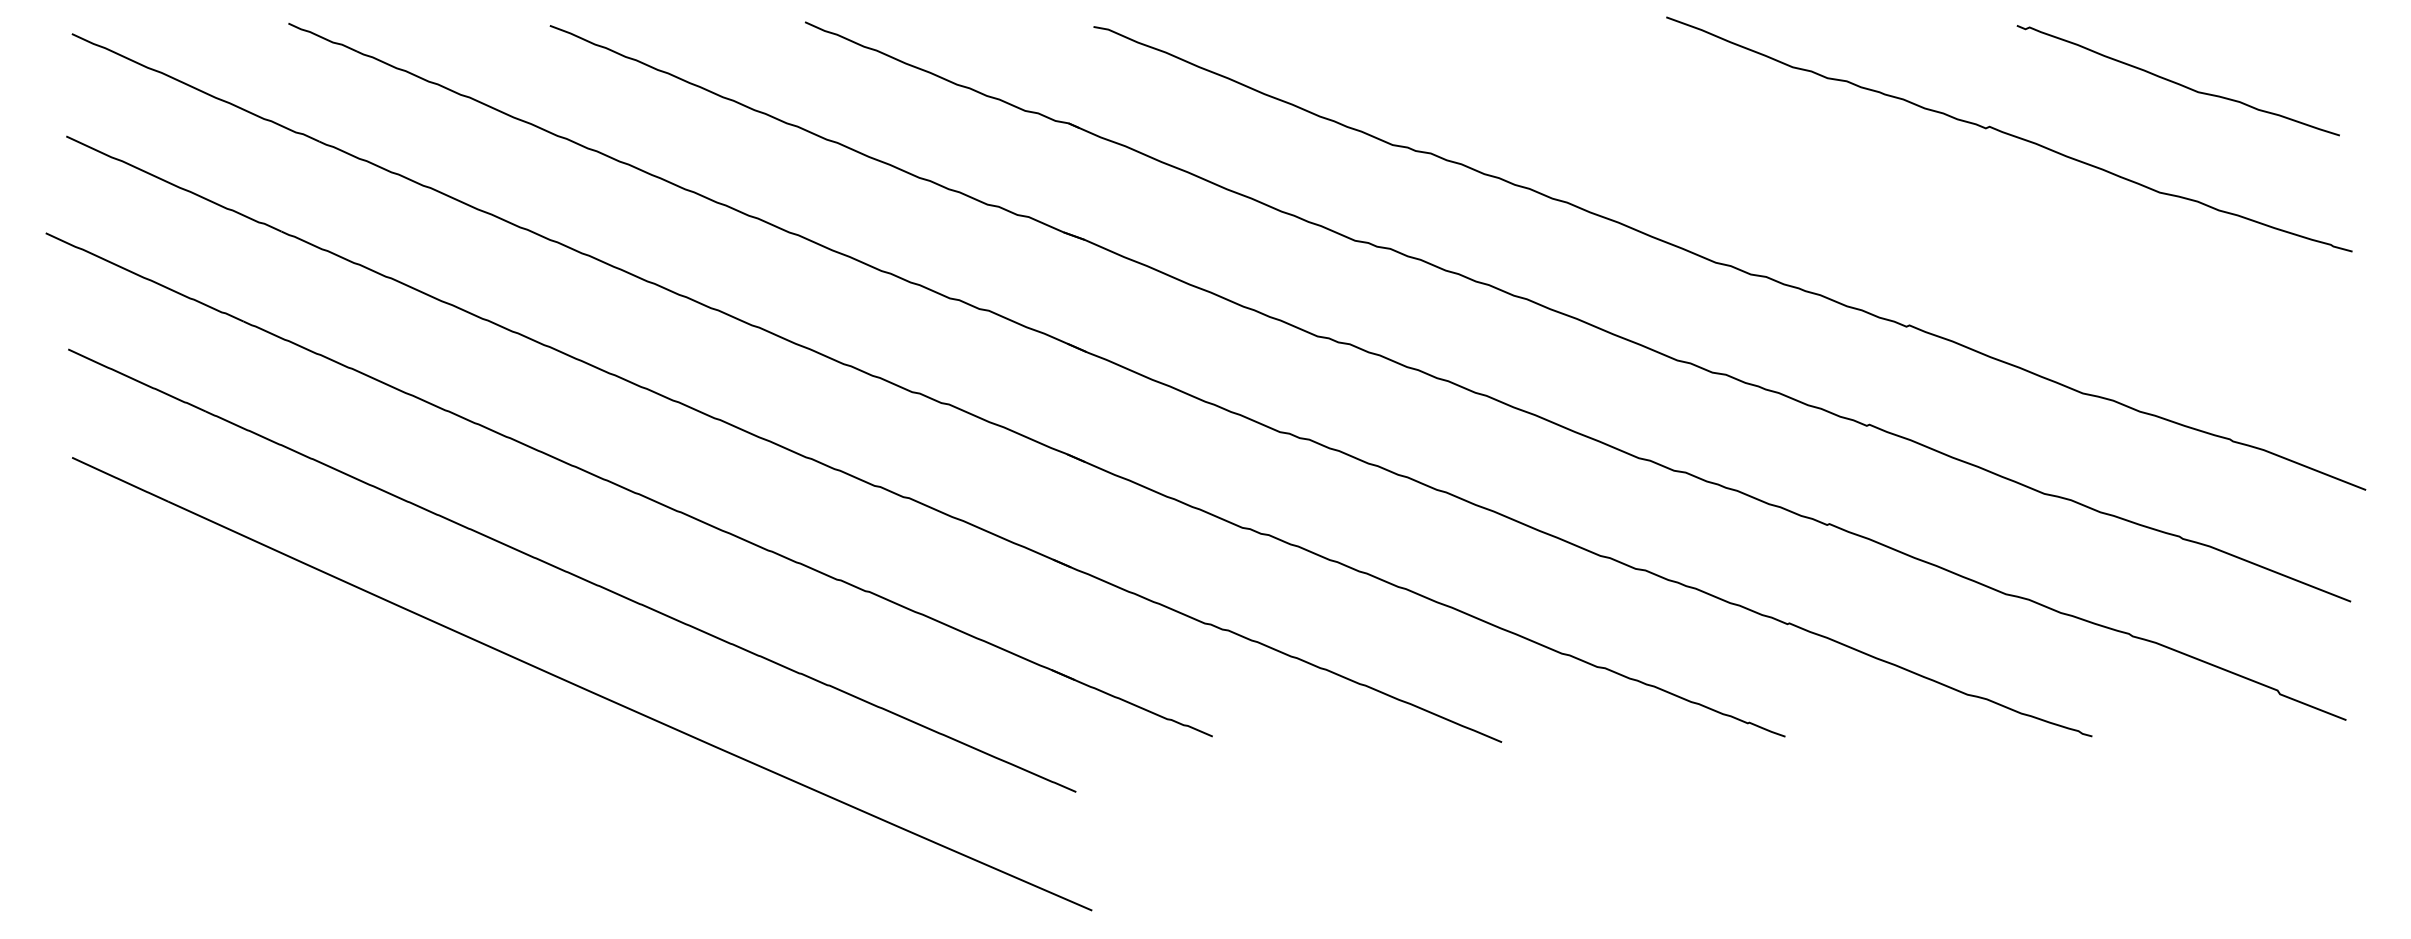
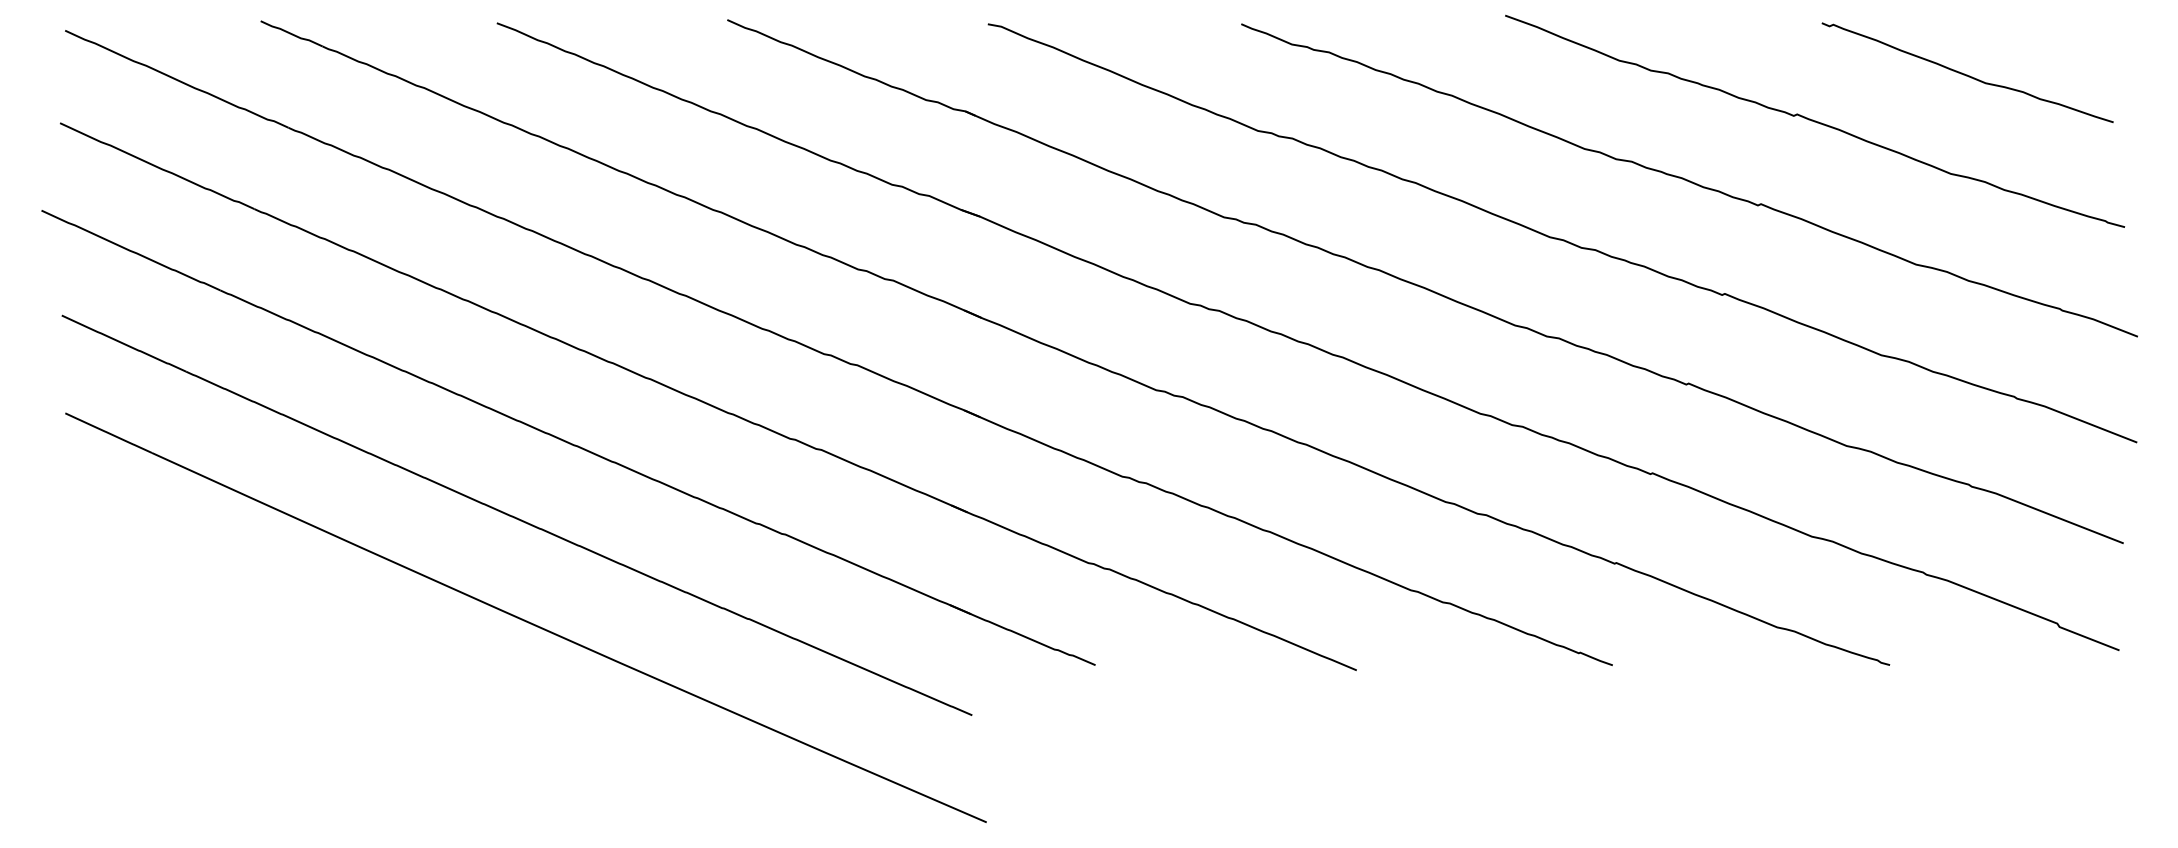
curve: (1869, 199) -> (1688, 180), added

